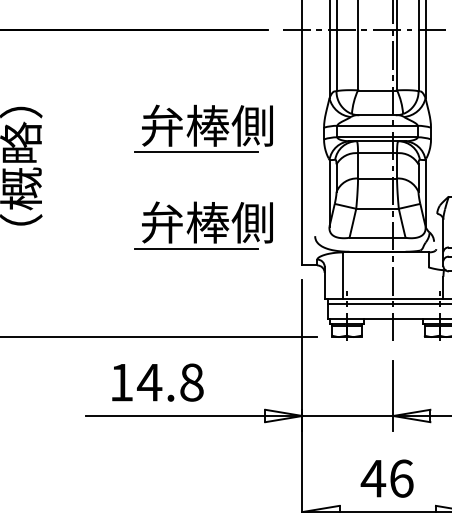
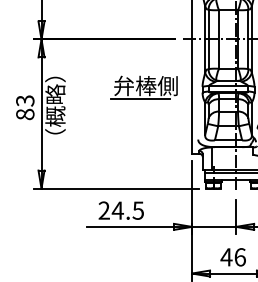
part: (202, 225) -> (143, 134), removed
text: (157, 382) -> (121, 210), 14.8 -> 24.5

